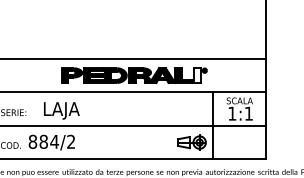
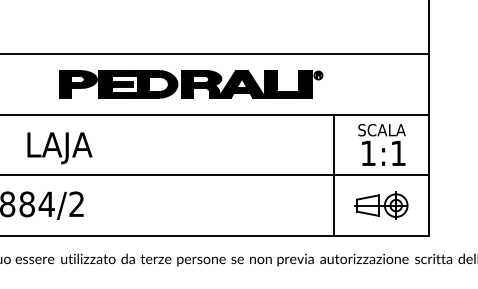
fill: (197, 75) -> (305, 84), added
part: (191, 142) -> (381, 205), moved

